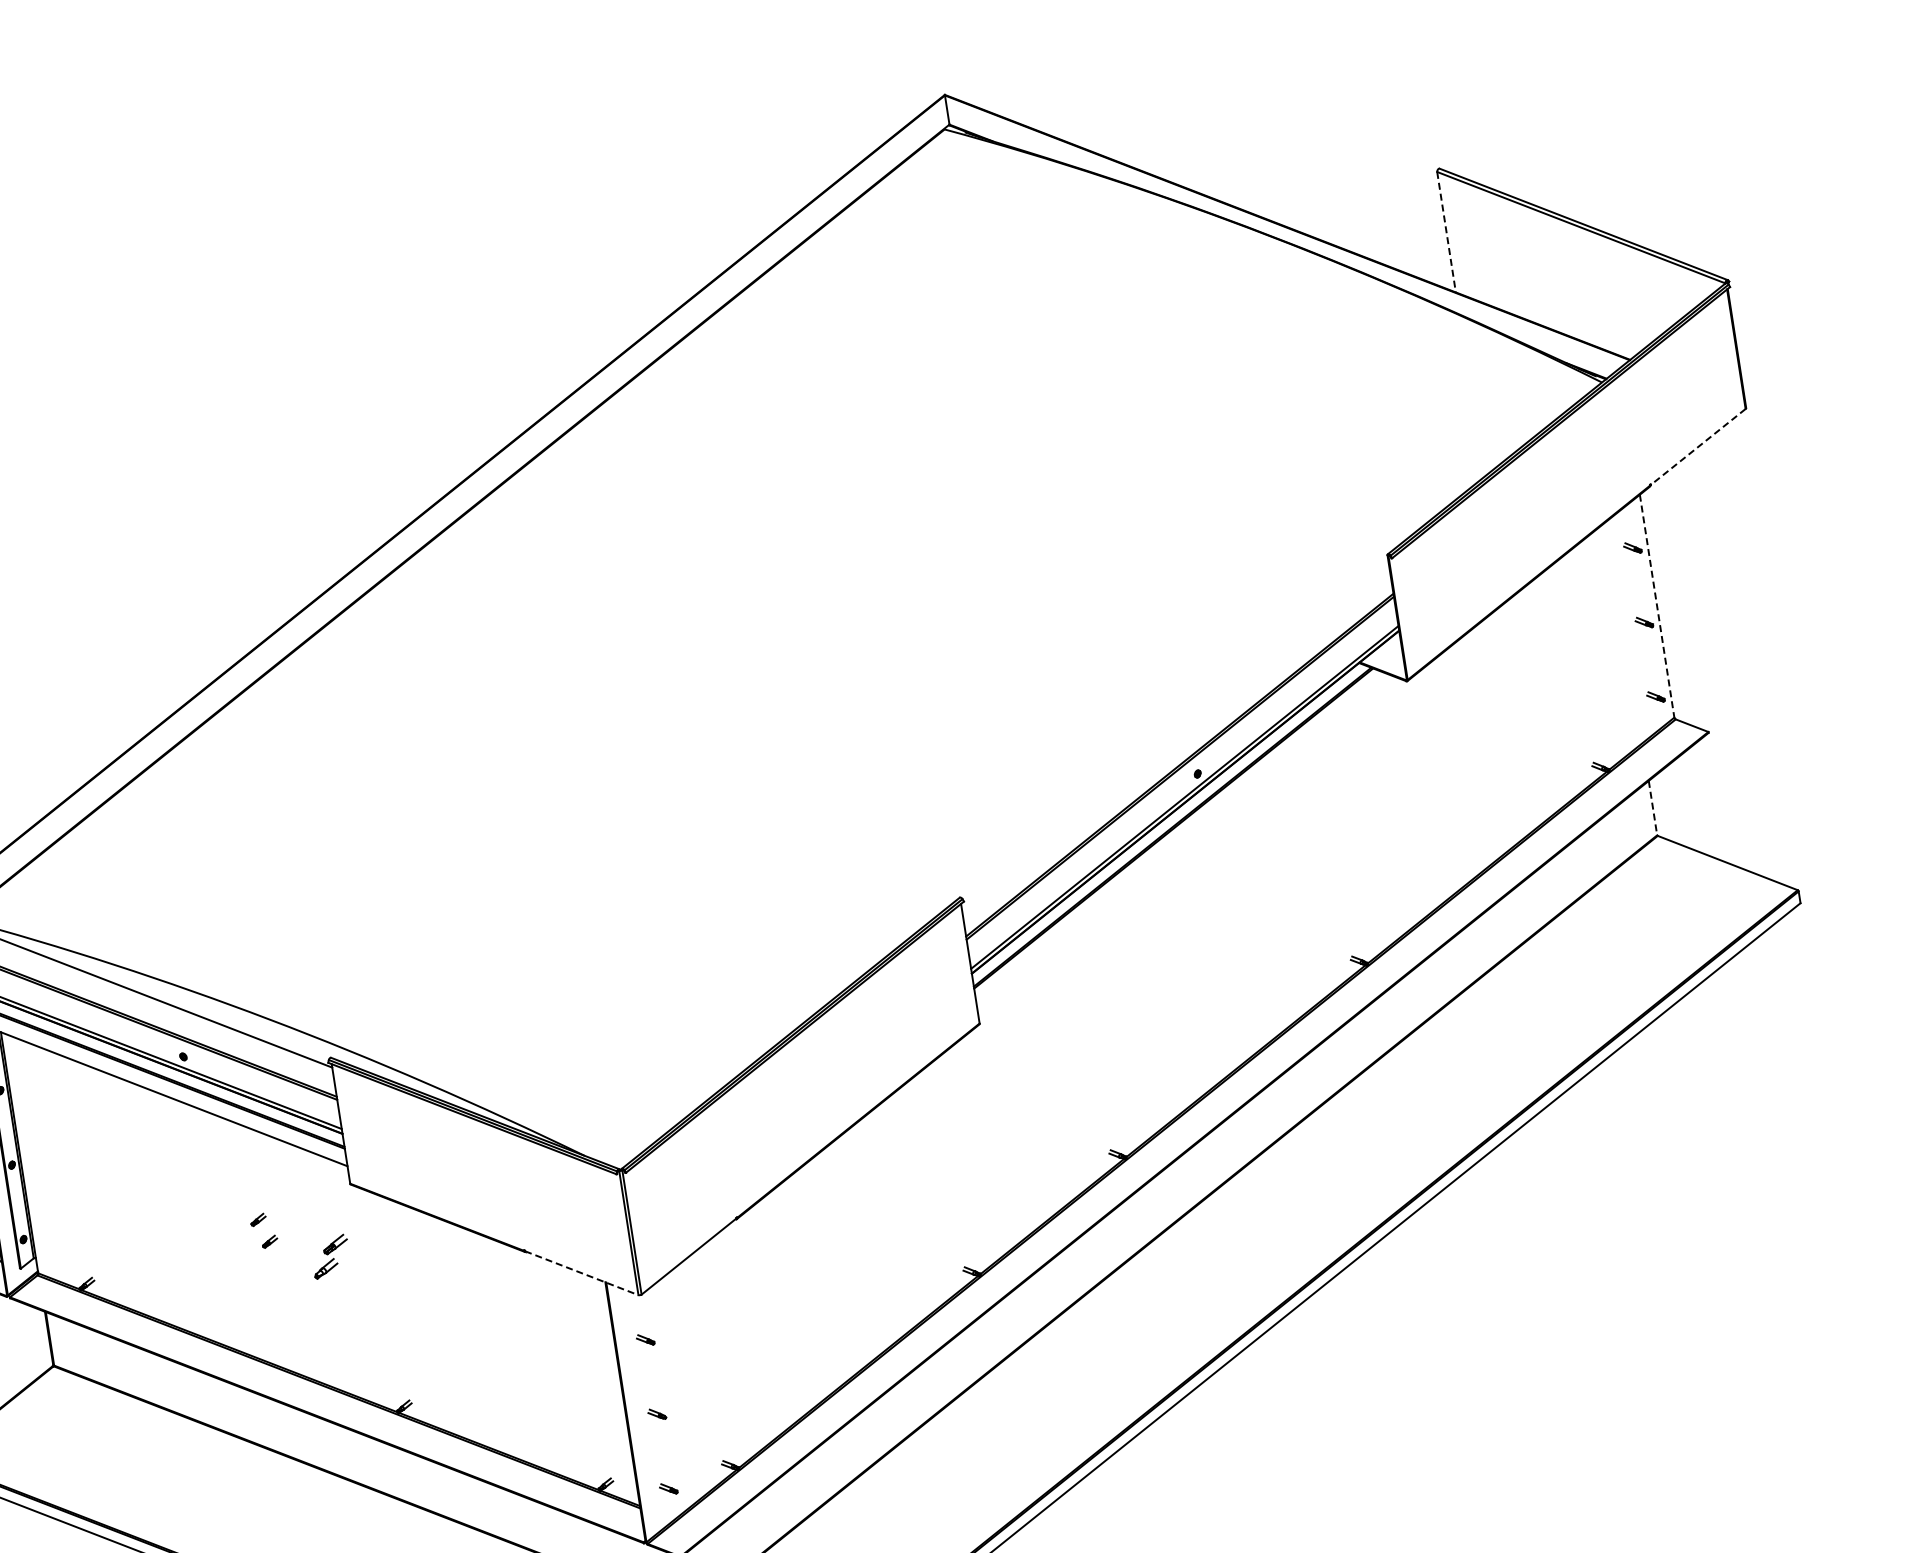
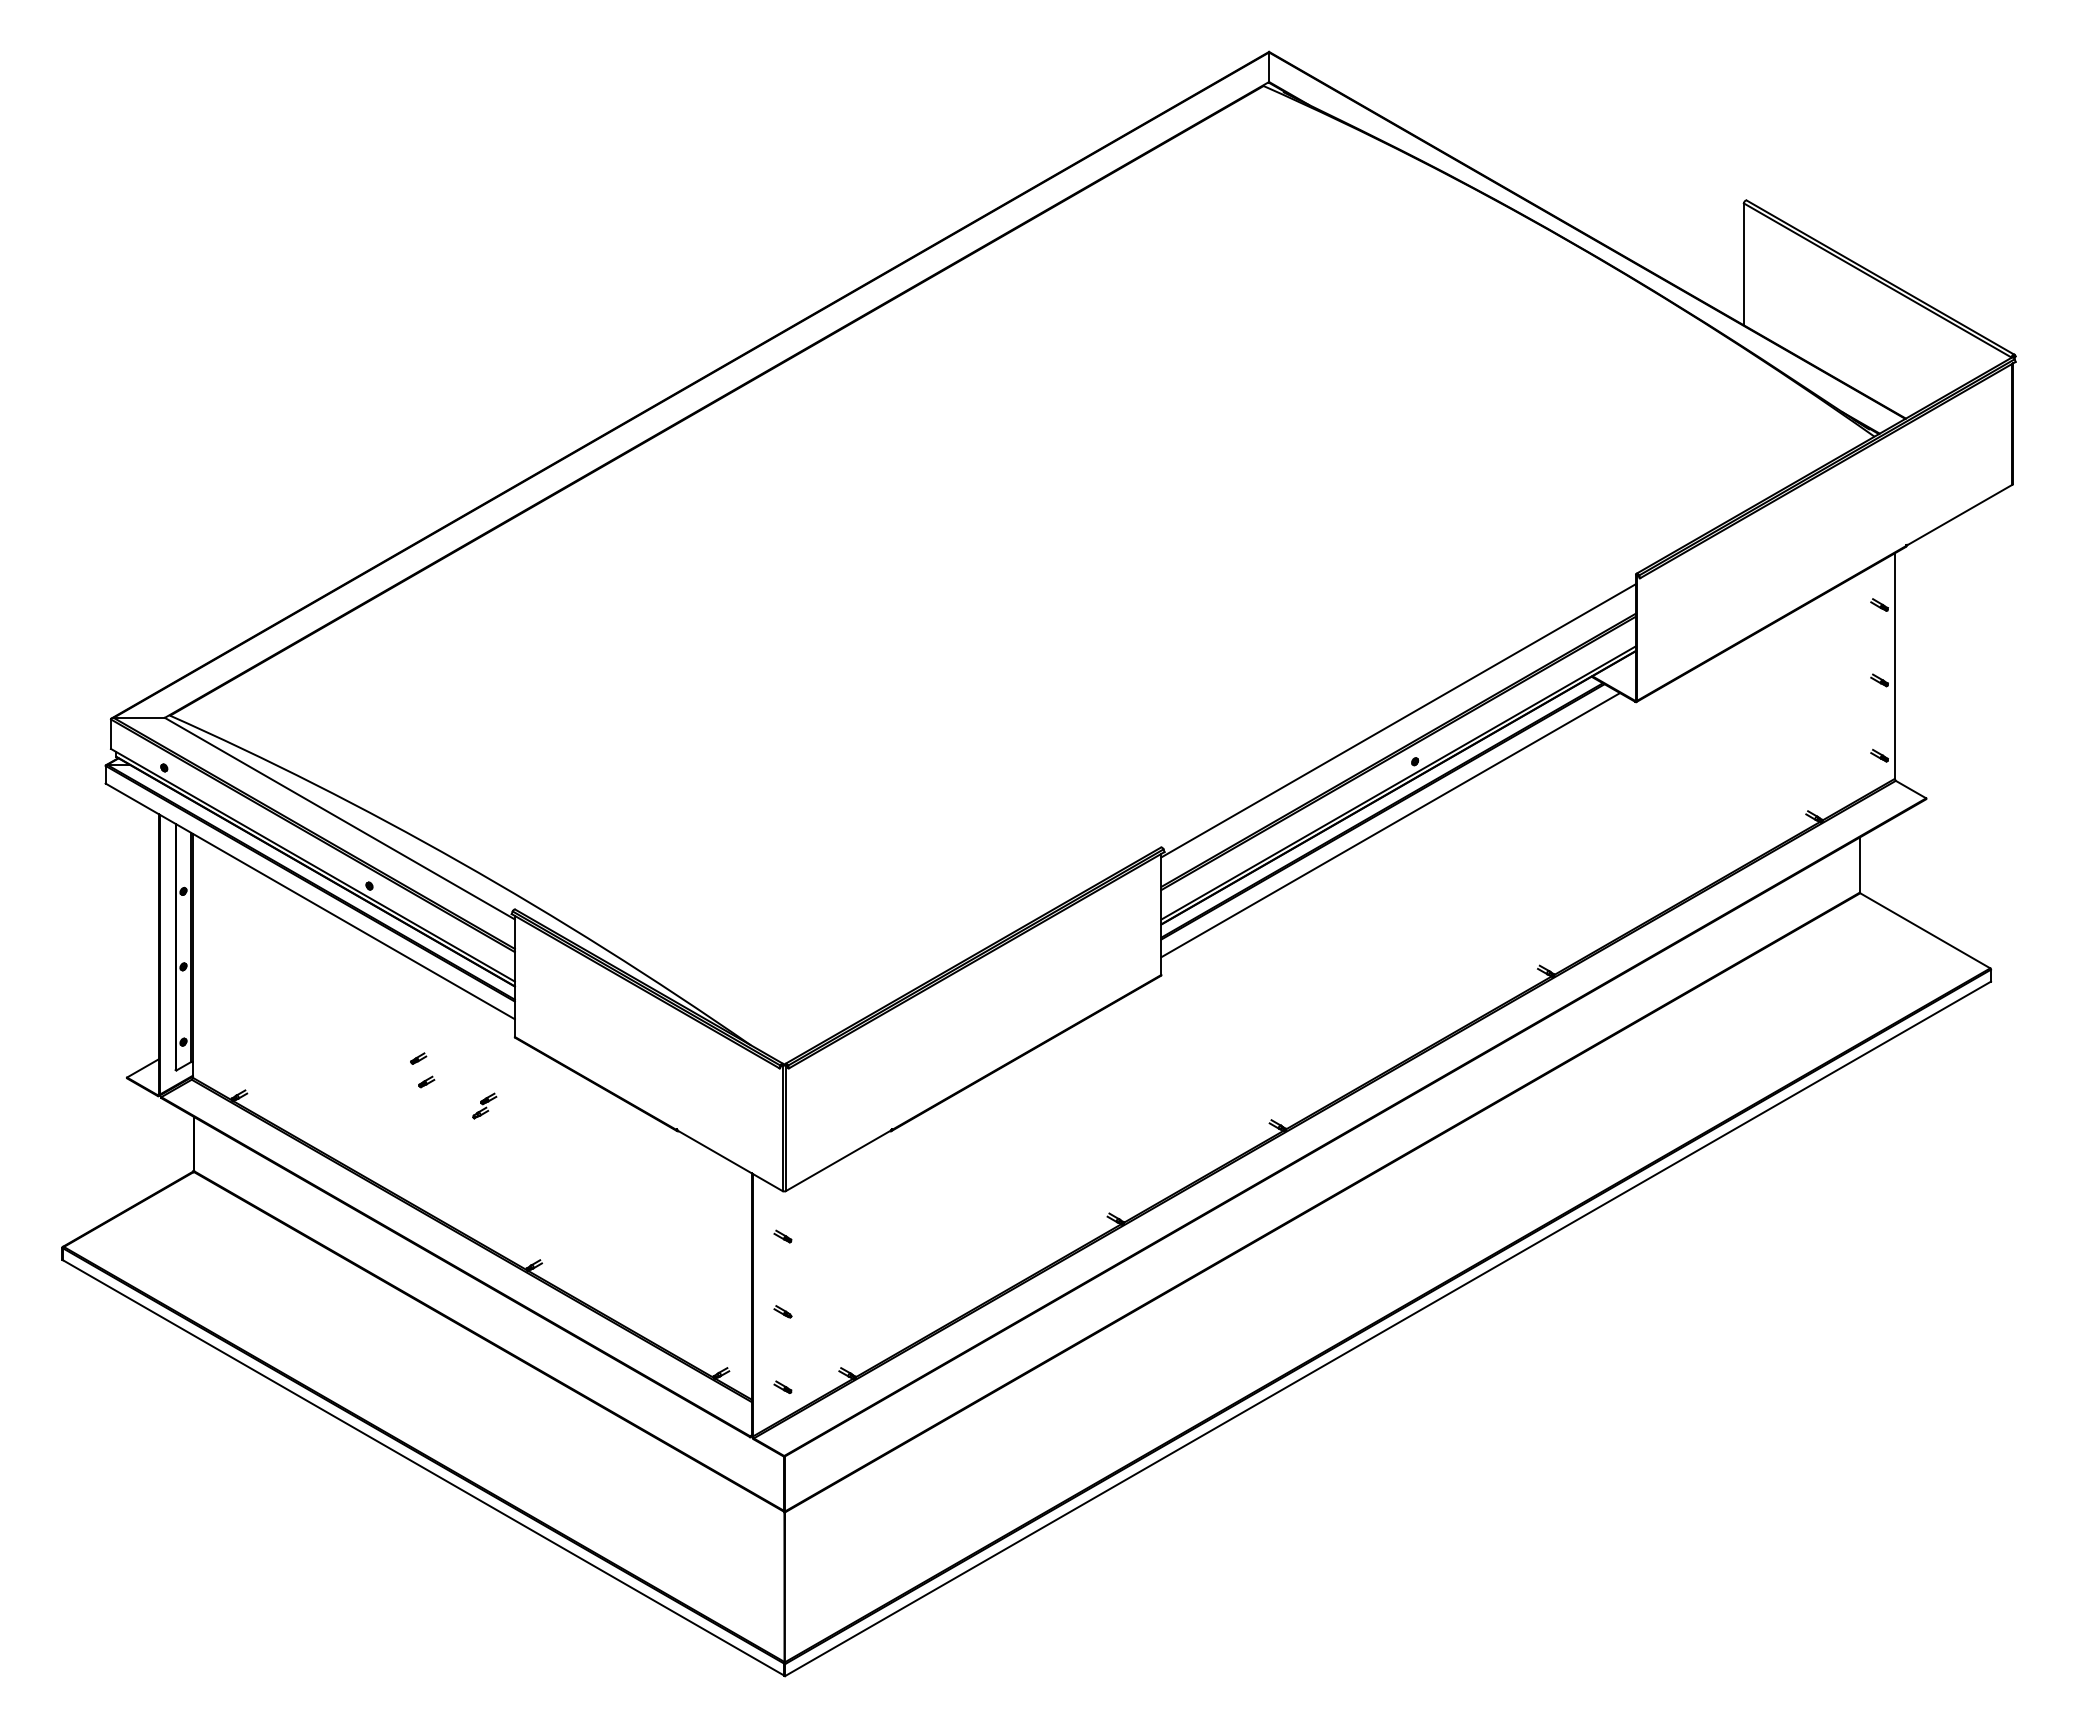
line: (1446, 232) -> (1743, 264), dashed -> solid
line: (1698, 447) -> (1959, 515), dashed -> solid
line: (1656, 606) -> (1894, 666), dashed -> solid
line: (1175, 735) -> (1398, 720), added
line: (1652, 808) -> (1859, 865), dashed -> solid
line: (1183, 840) -> (1390, 825), added
part: (330, 1256) -> (484, 1105), size x0.62
line: (582, 1272) -> (730, 1160), dashed -> solid

